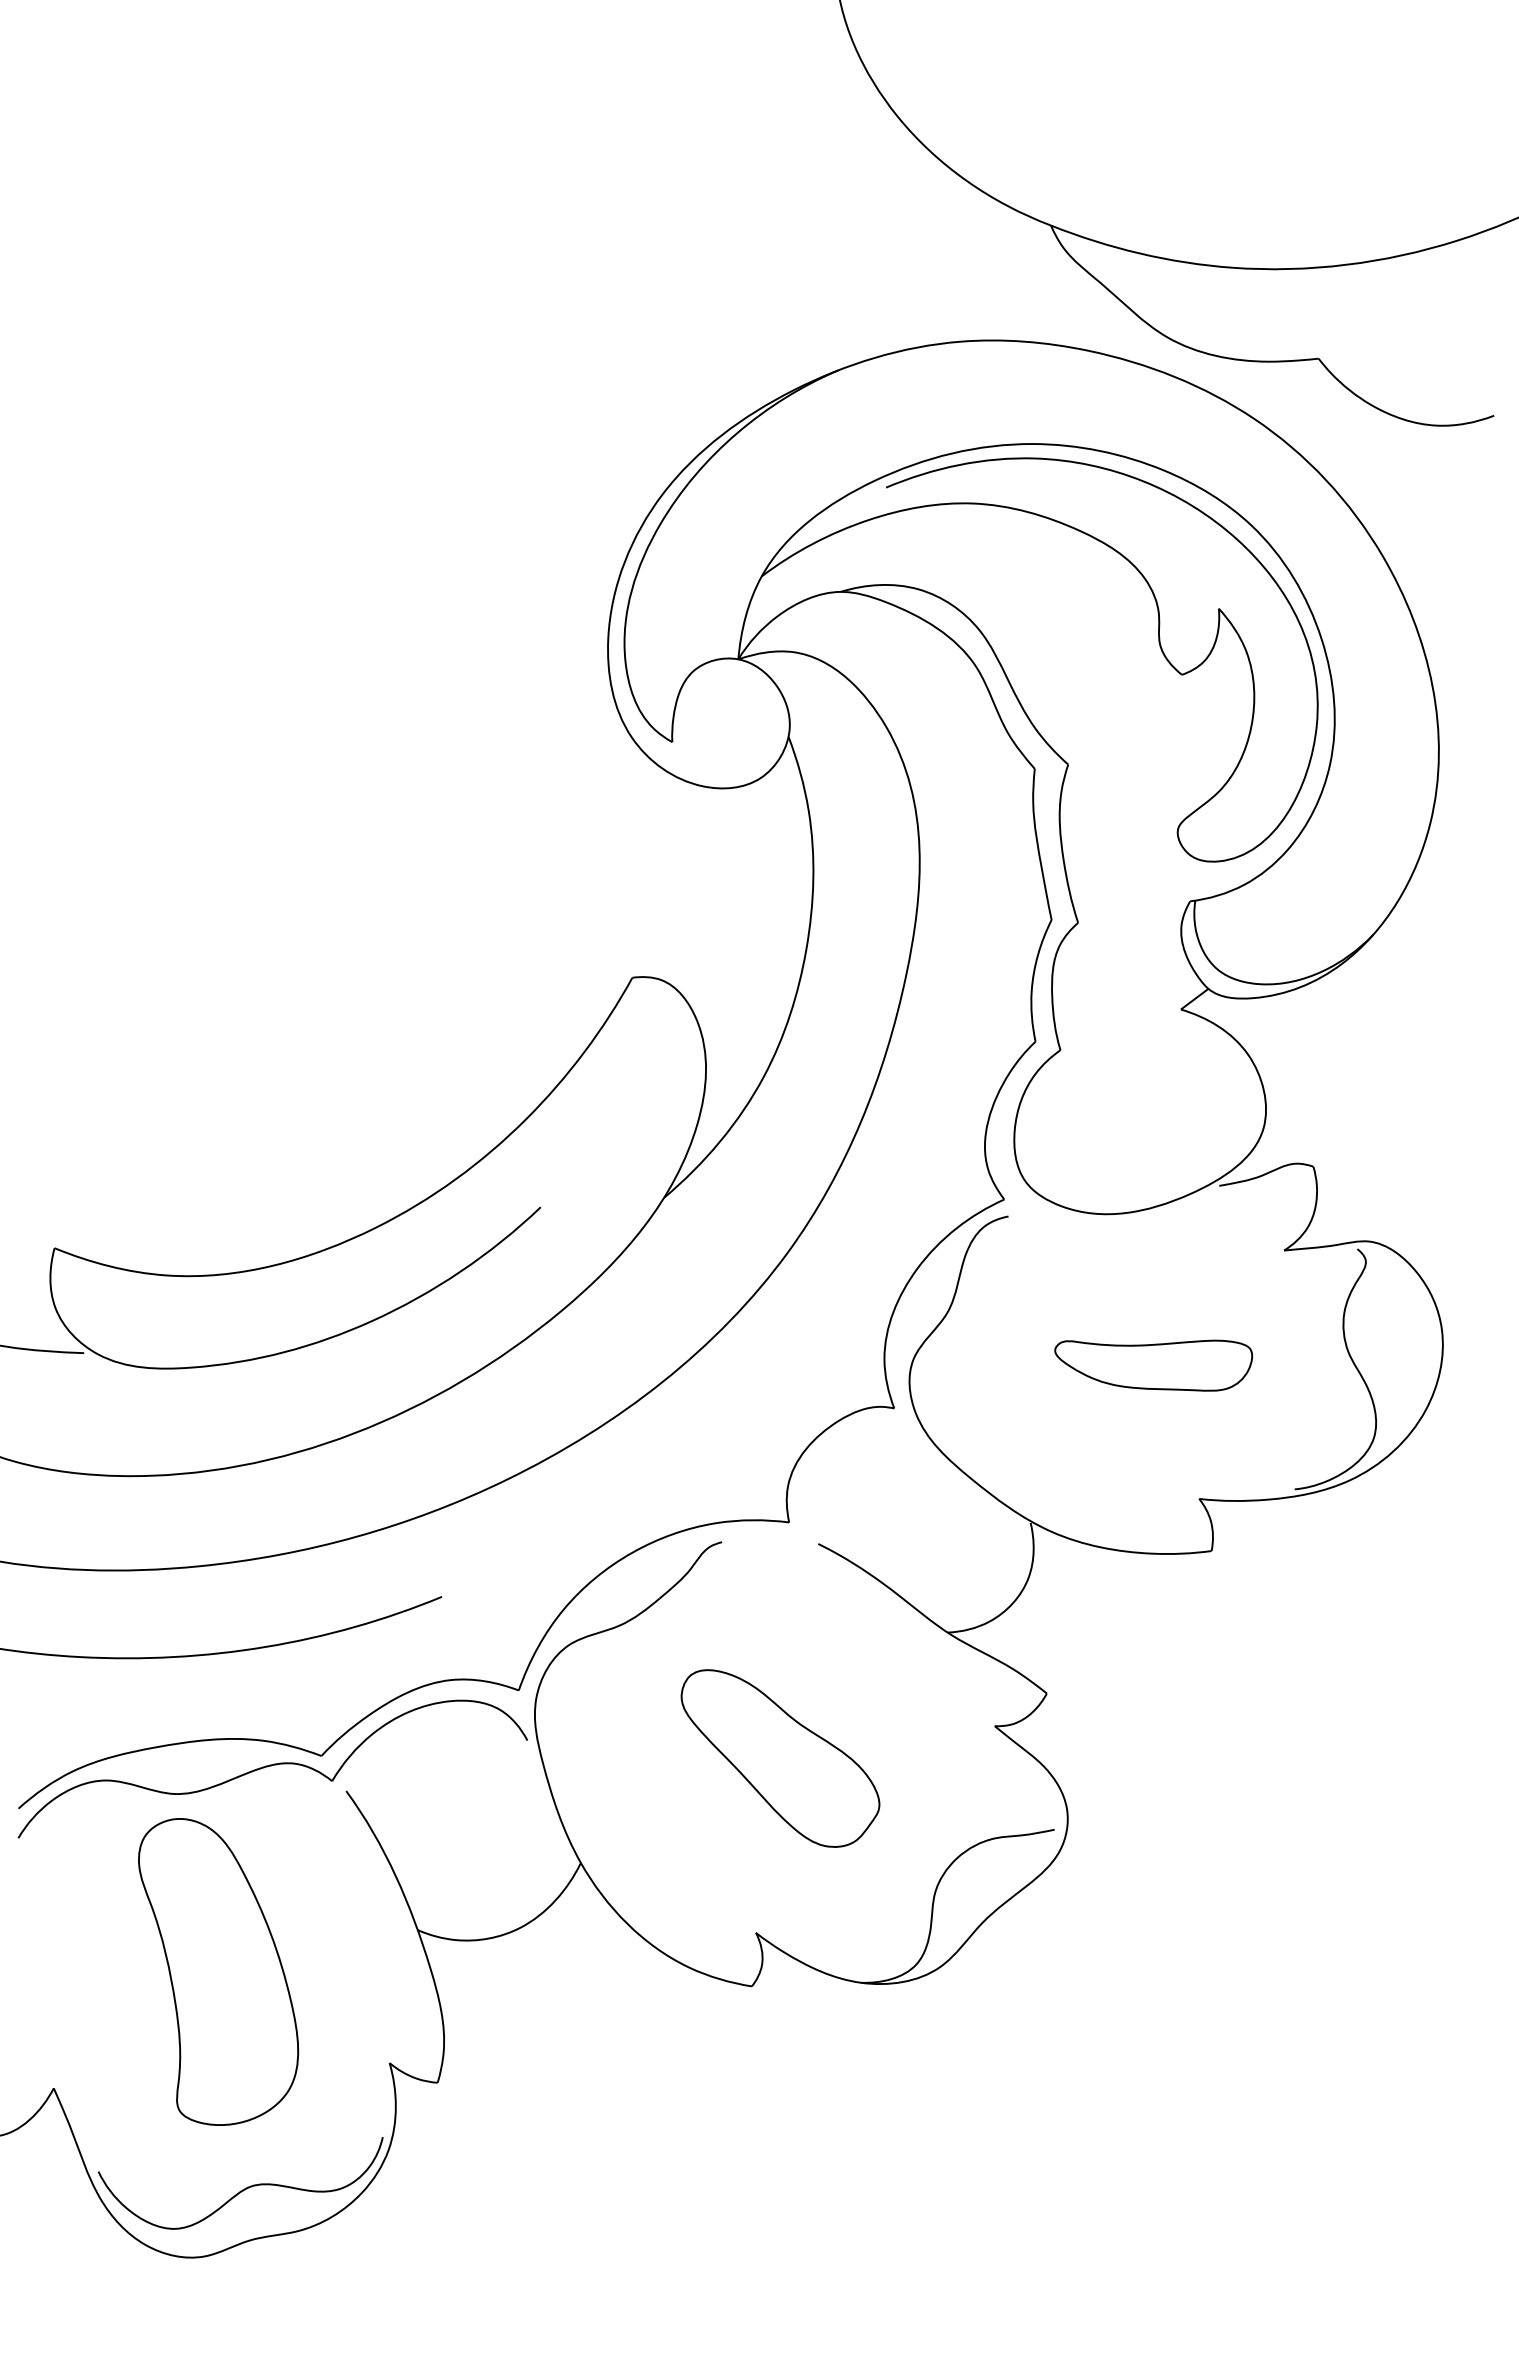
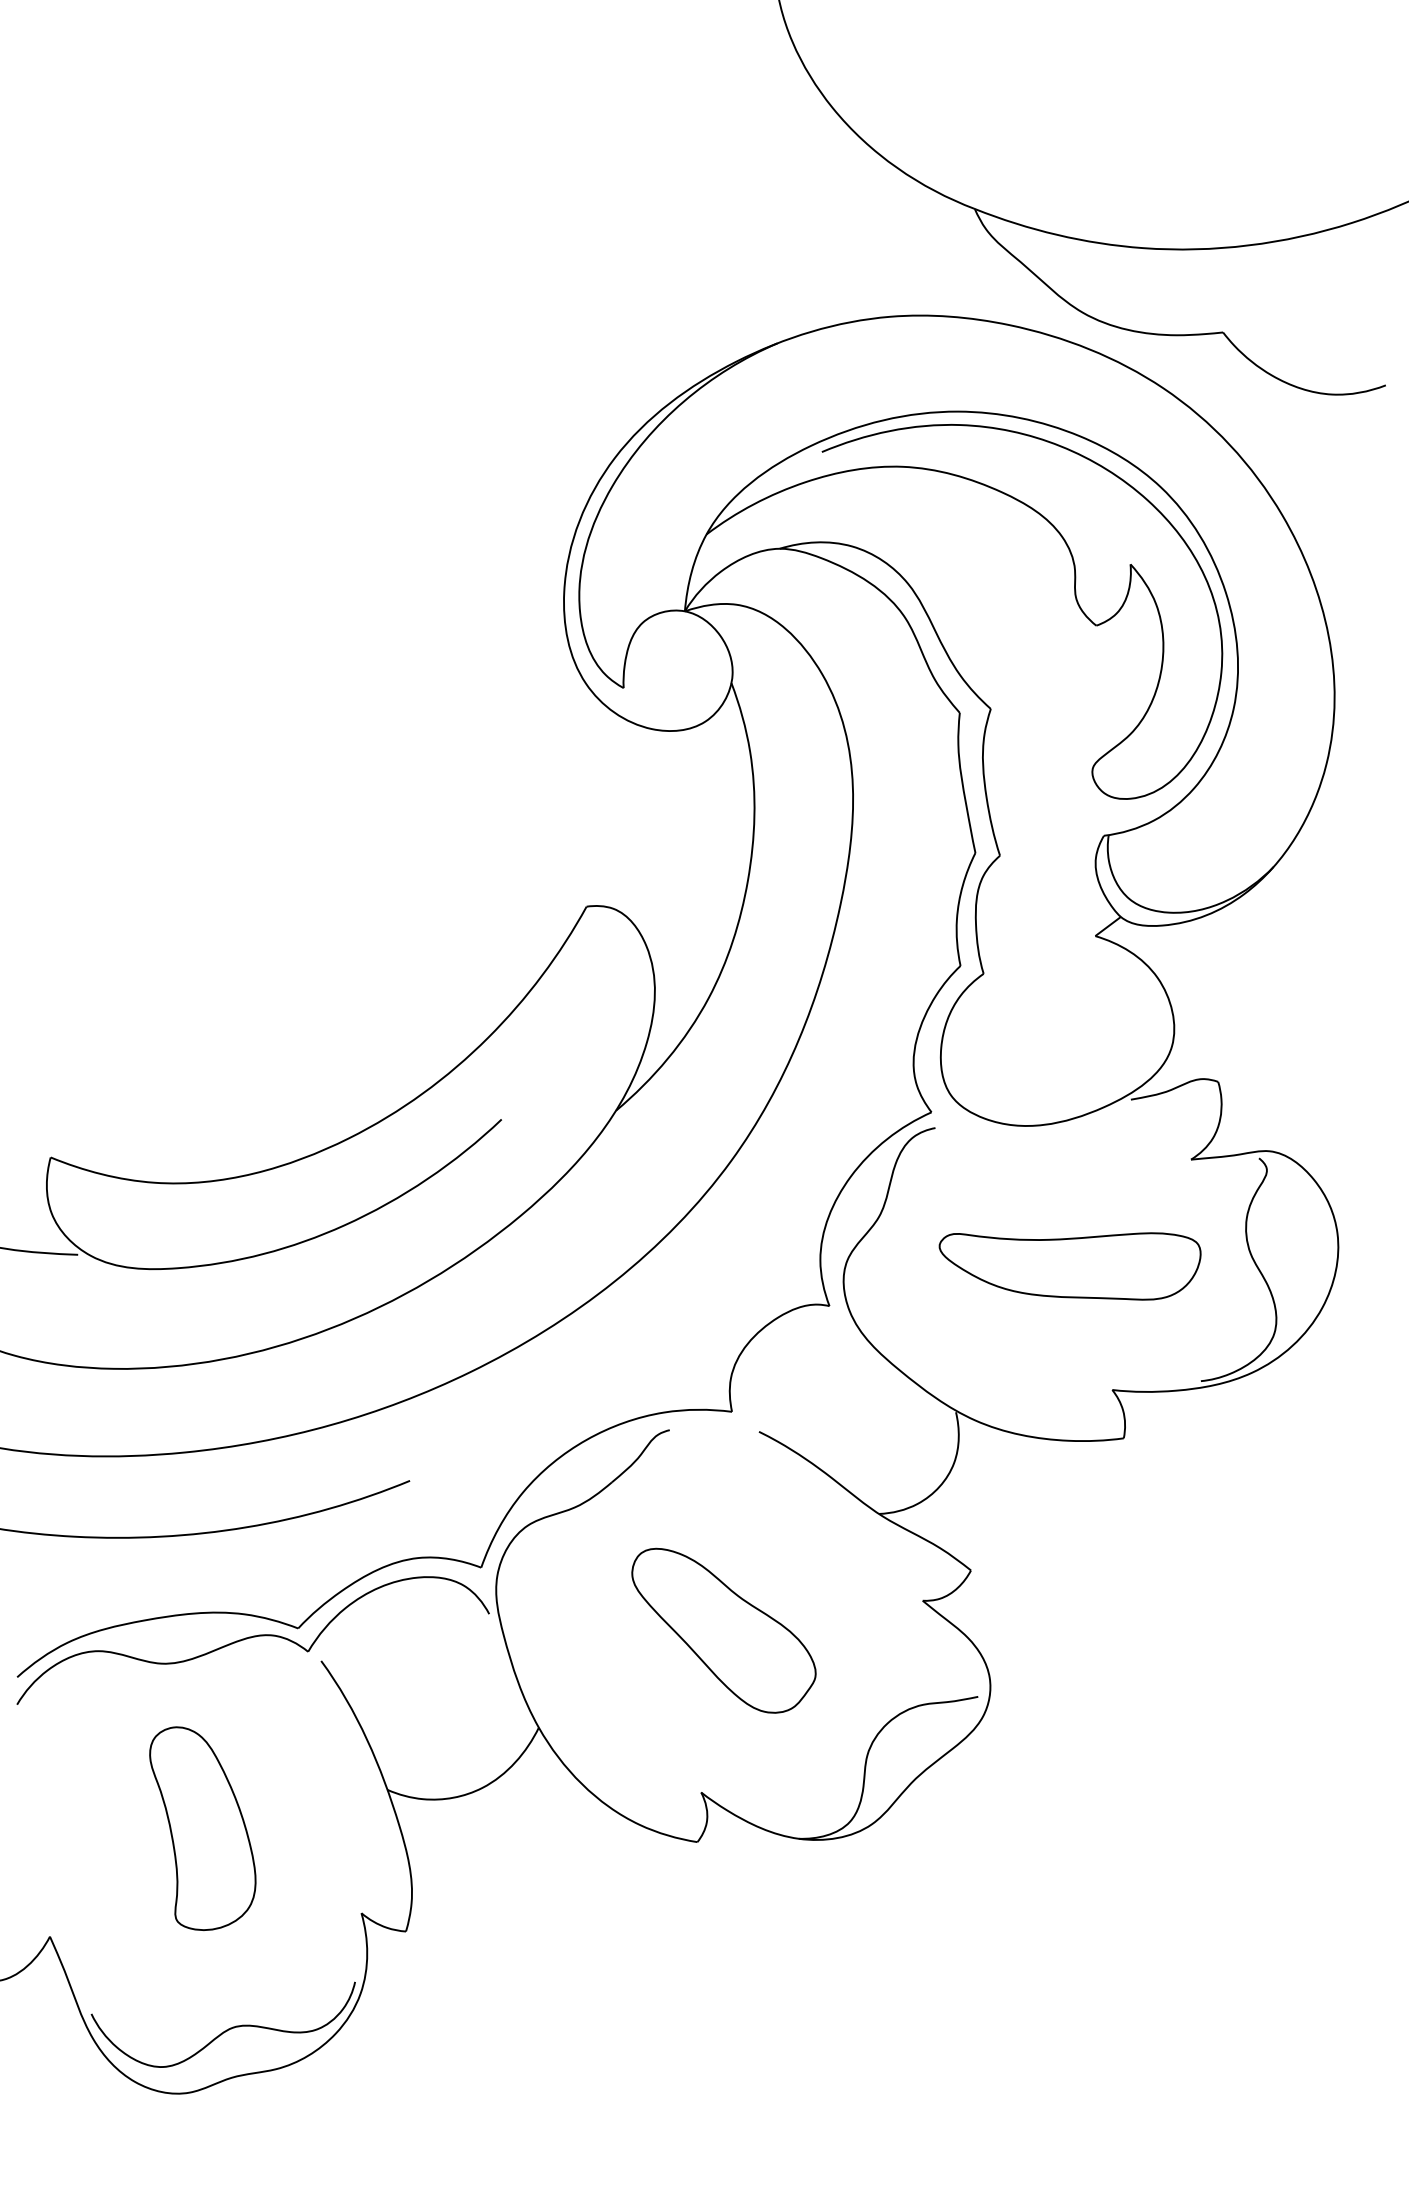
part: (1153, 1365) -> (1069, 1266), size x1.43
part: (218, 1971) -> (202, 1828), size x0.71

